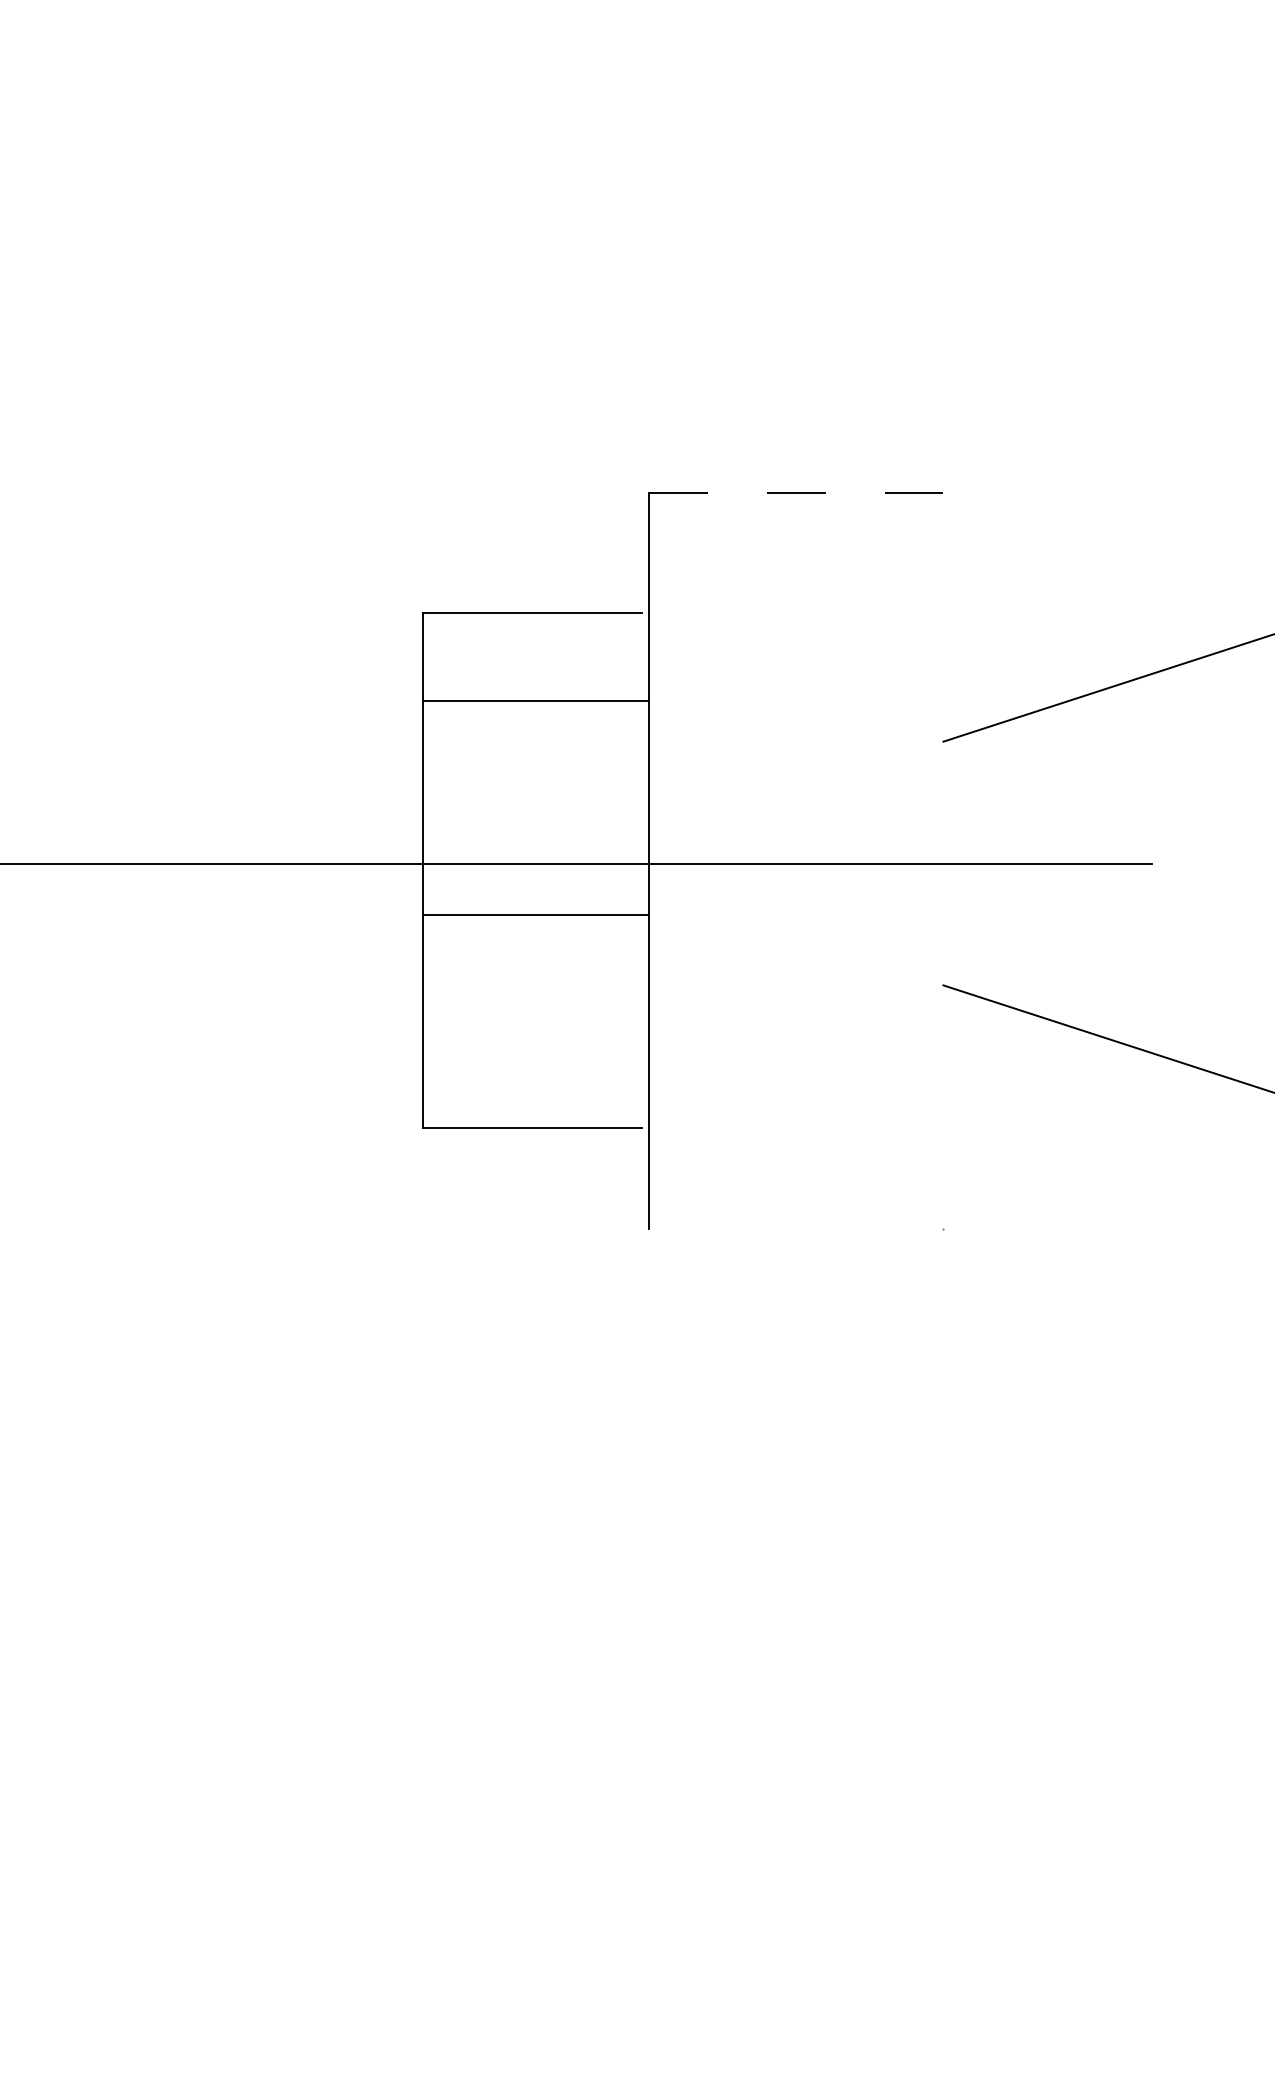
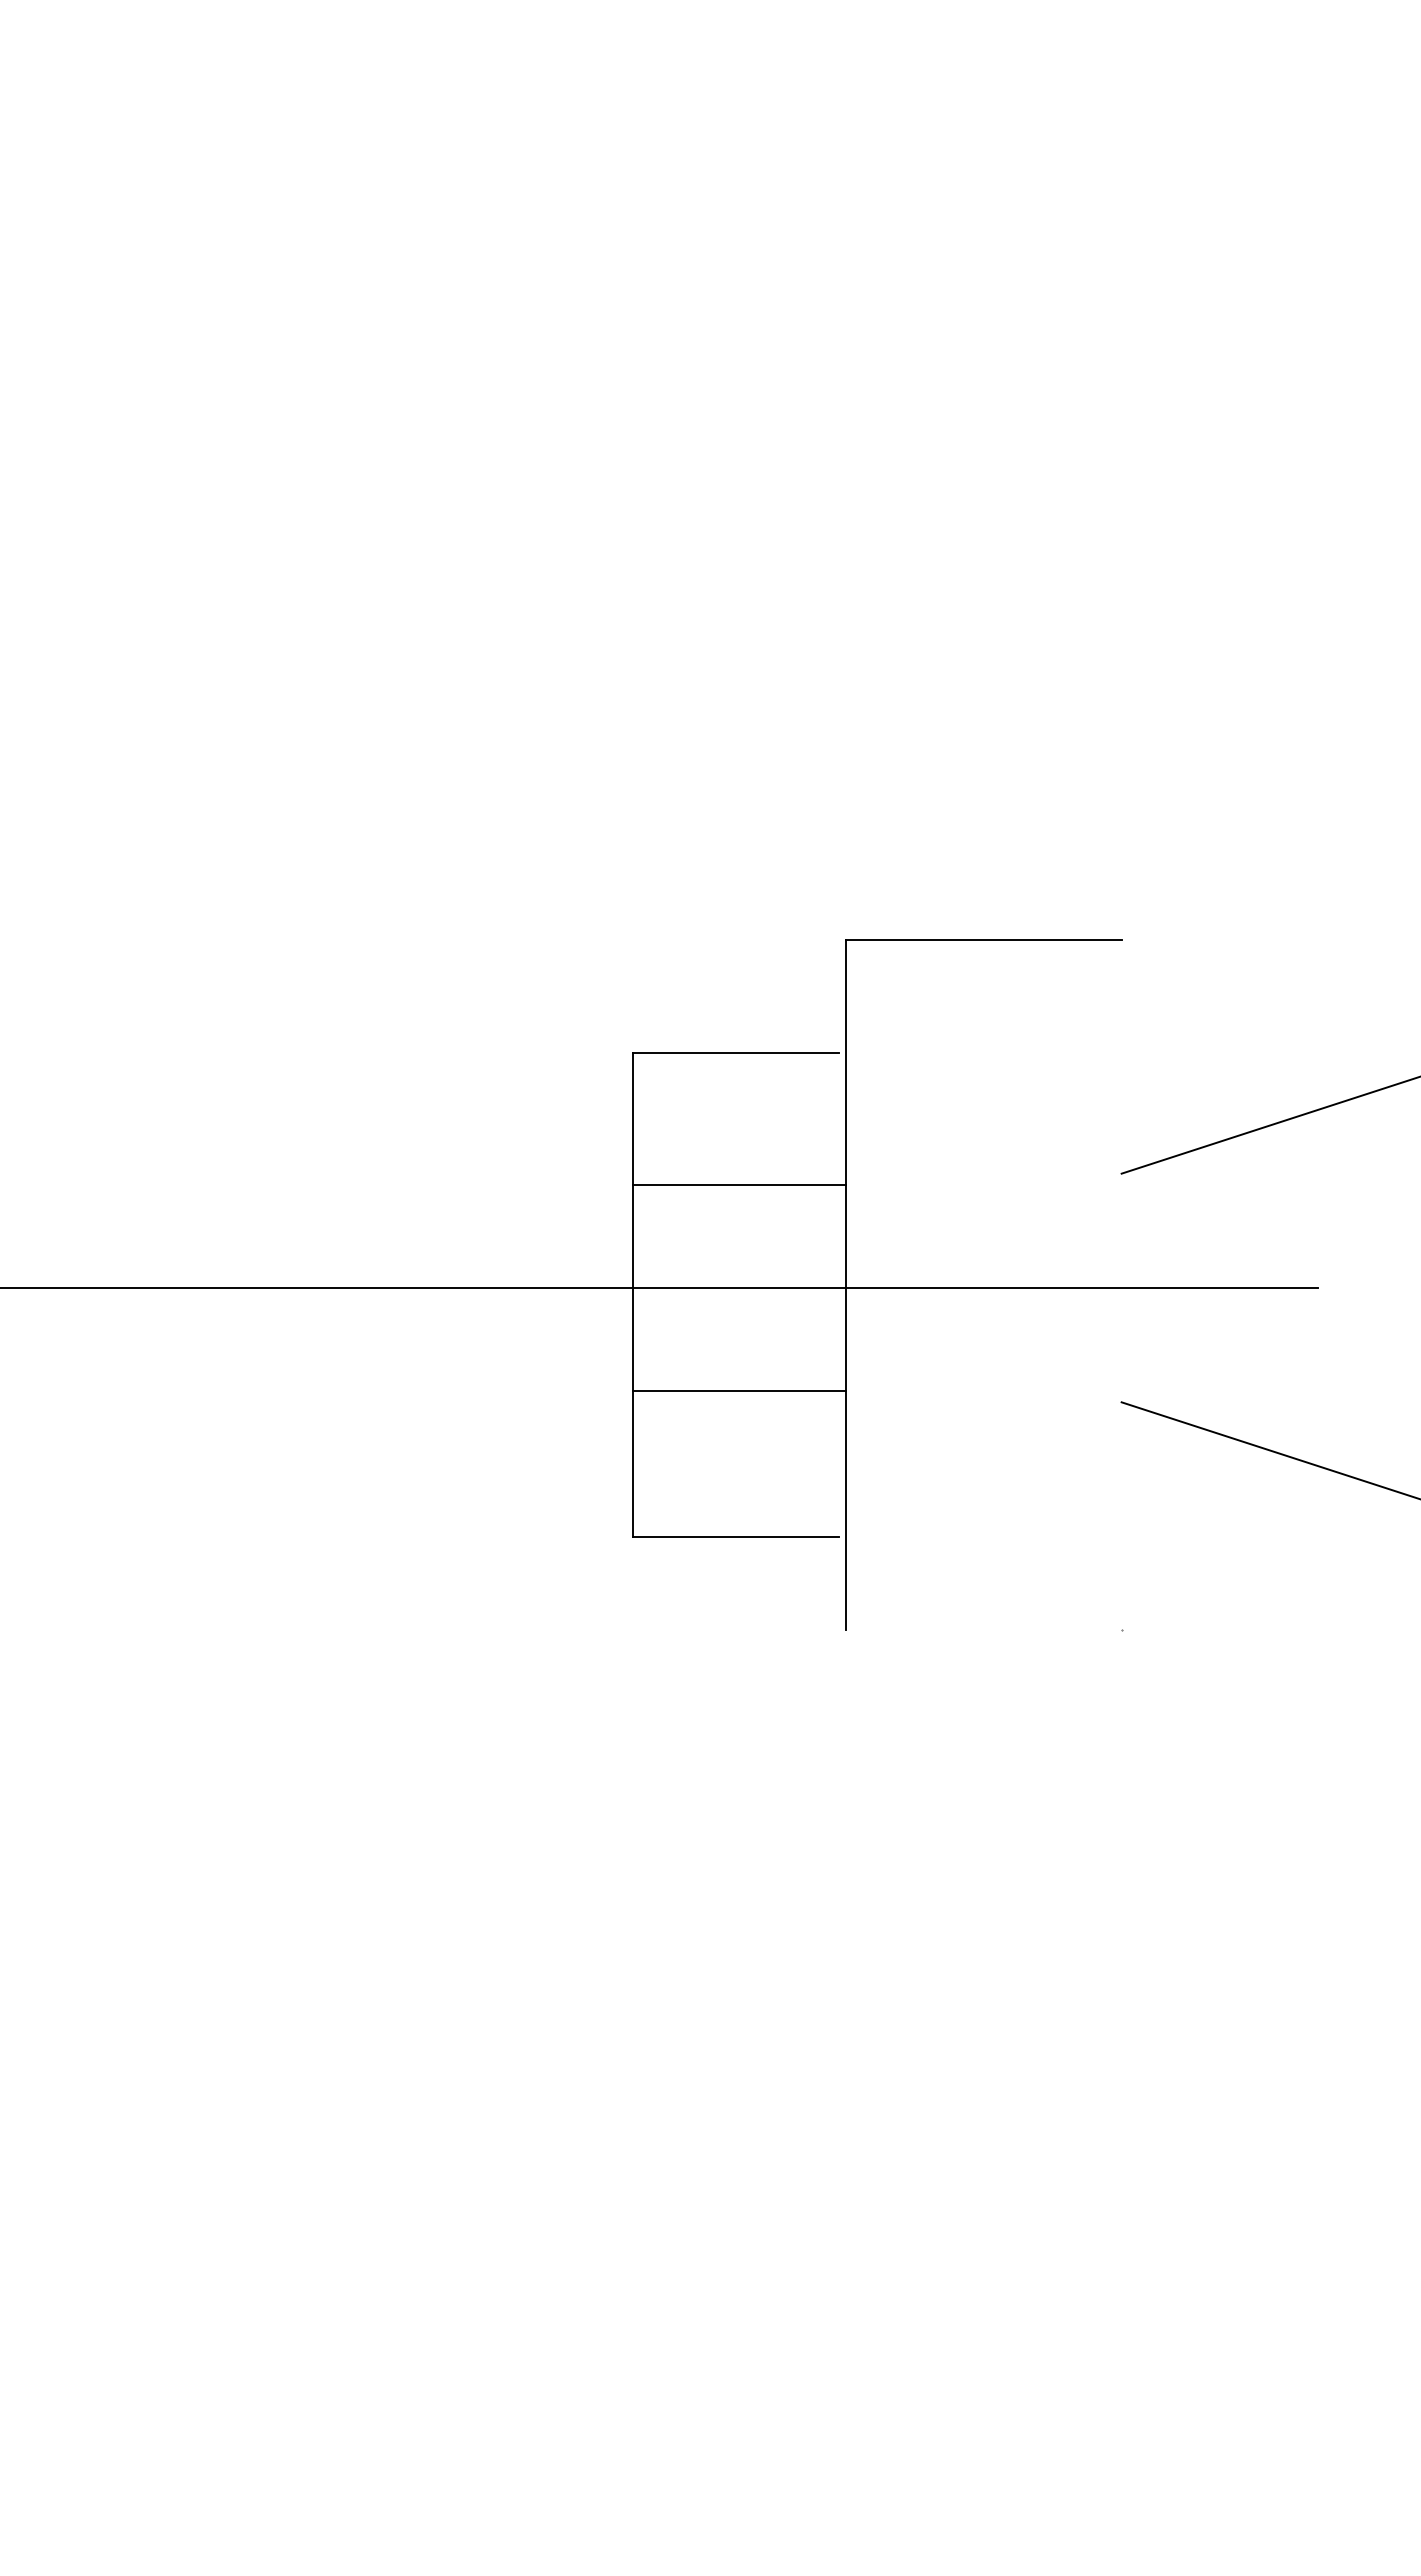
line: (797, 493) -> (984, 940), dashed -> solid
line: (536, 700) -> (739, 1184), moved
line: (536, 915) -> (739, 1391), moved

